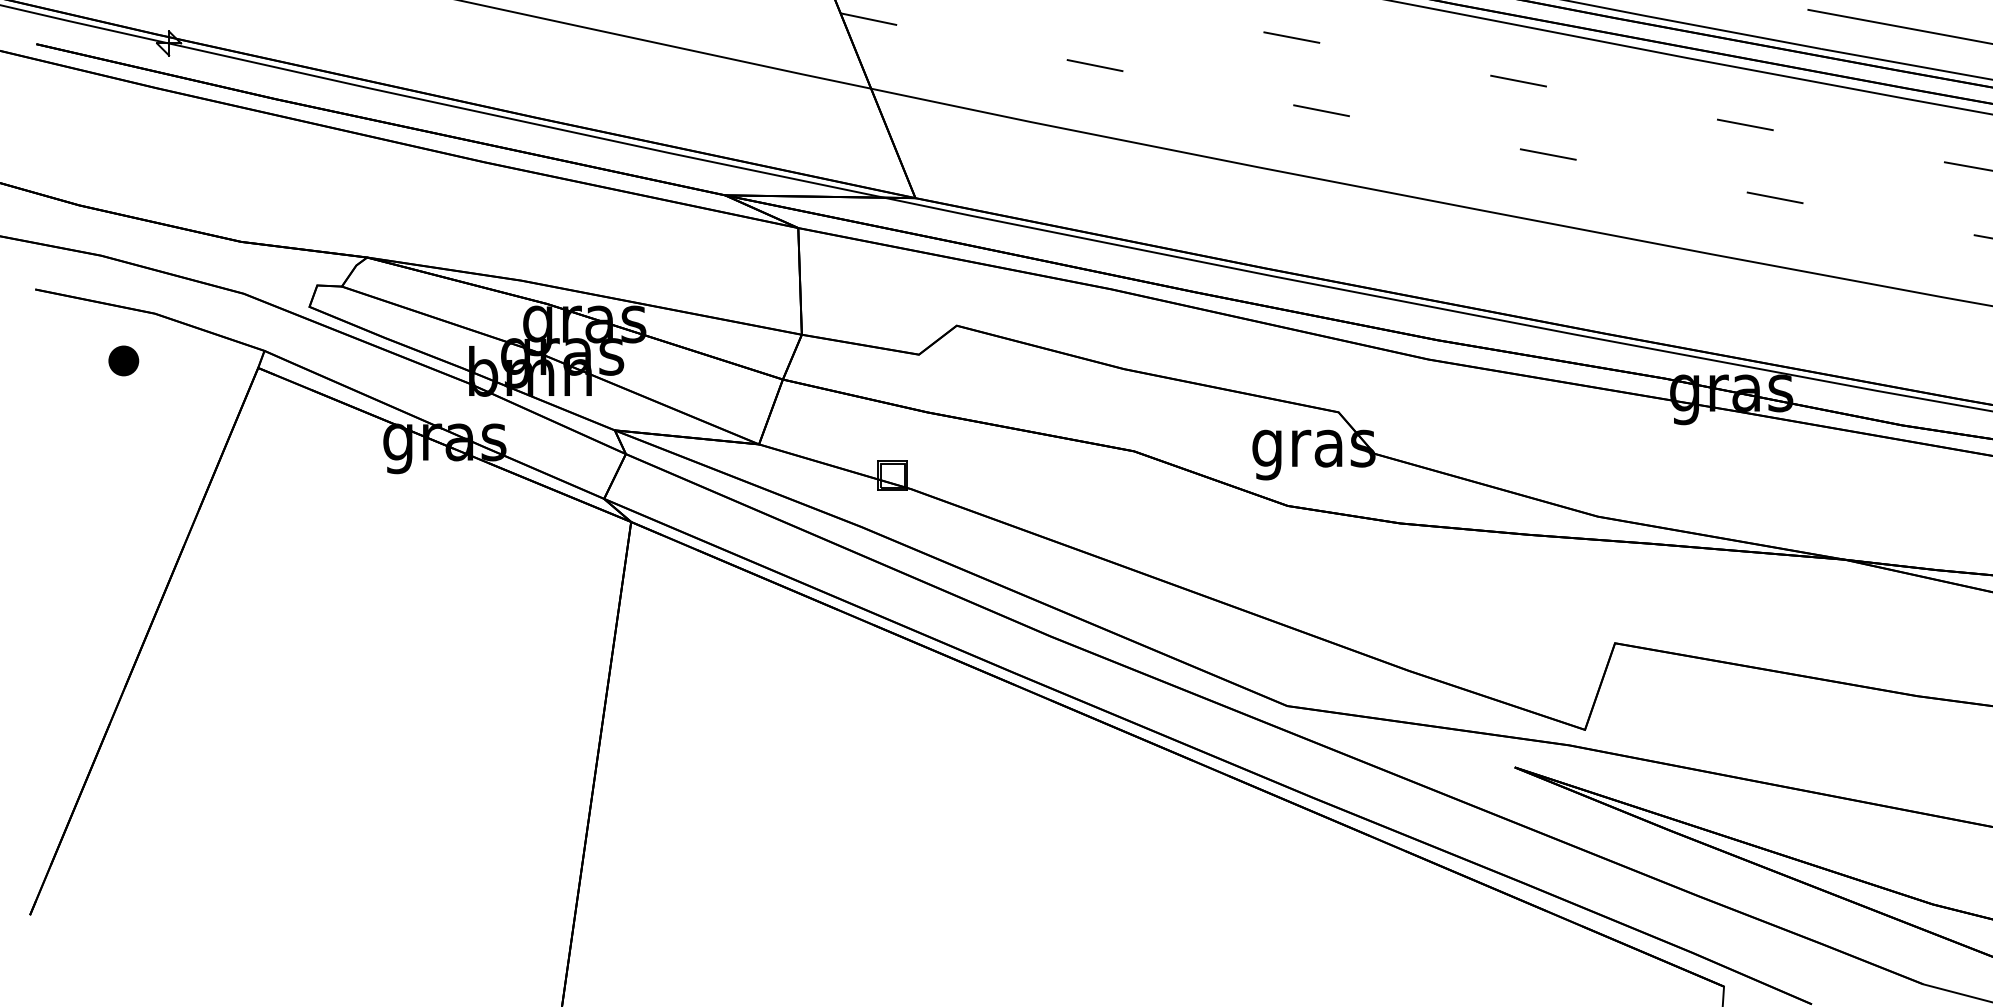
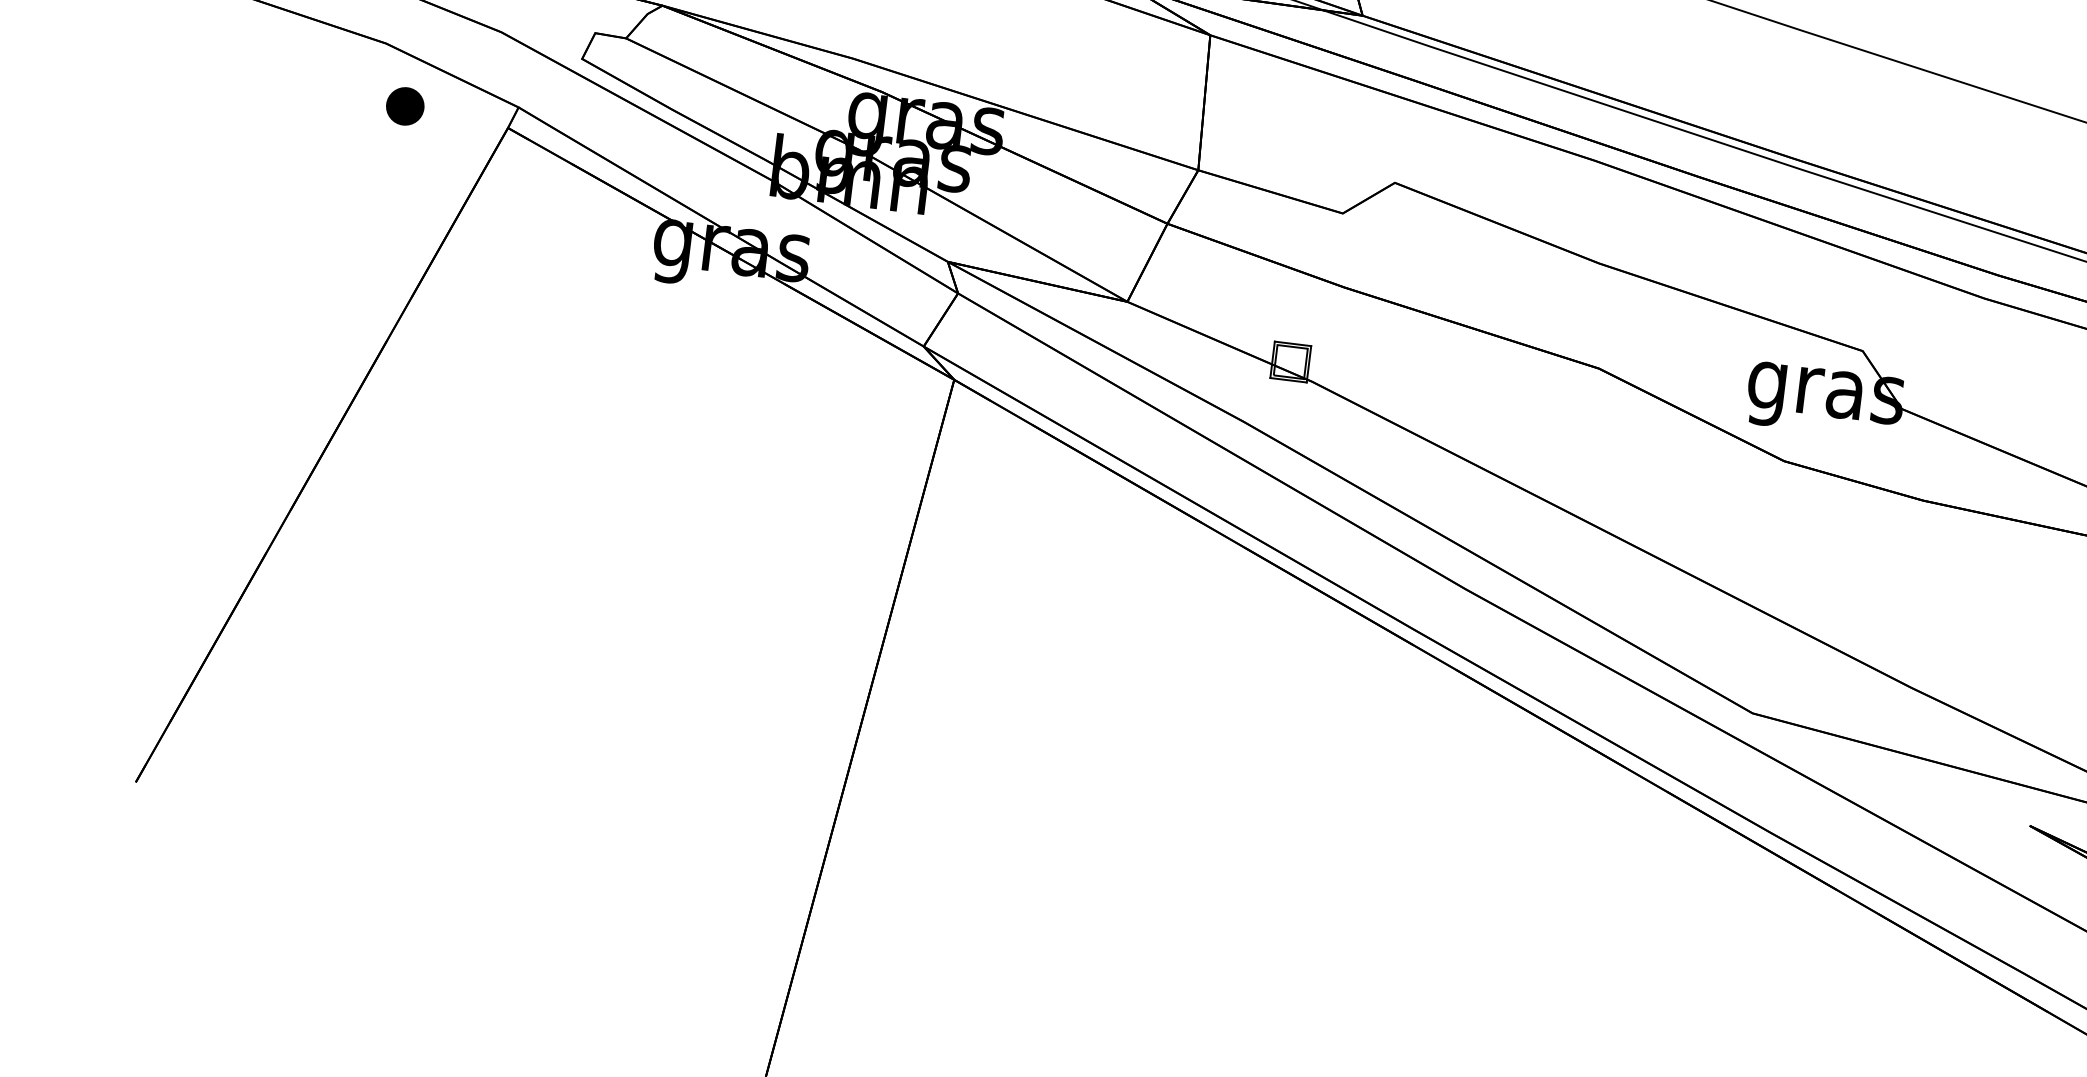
part: (123, 360) -> (404, 105), moved

